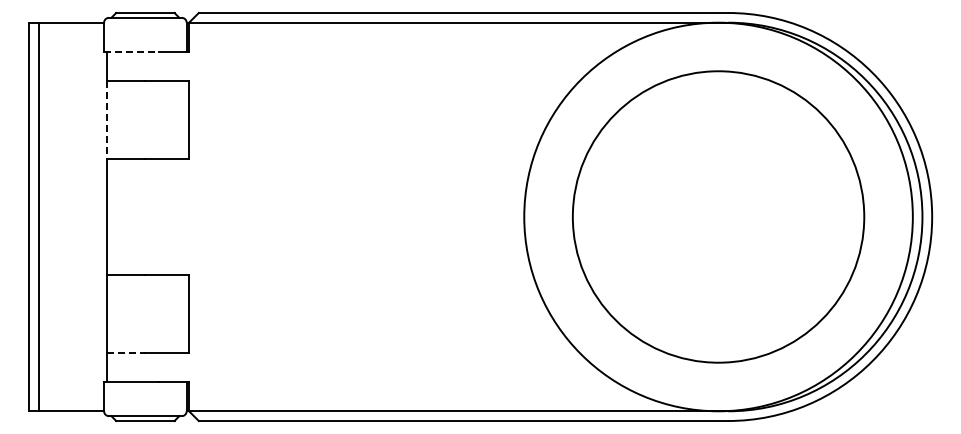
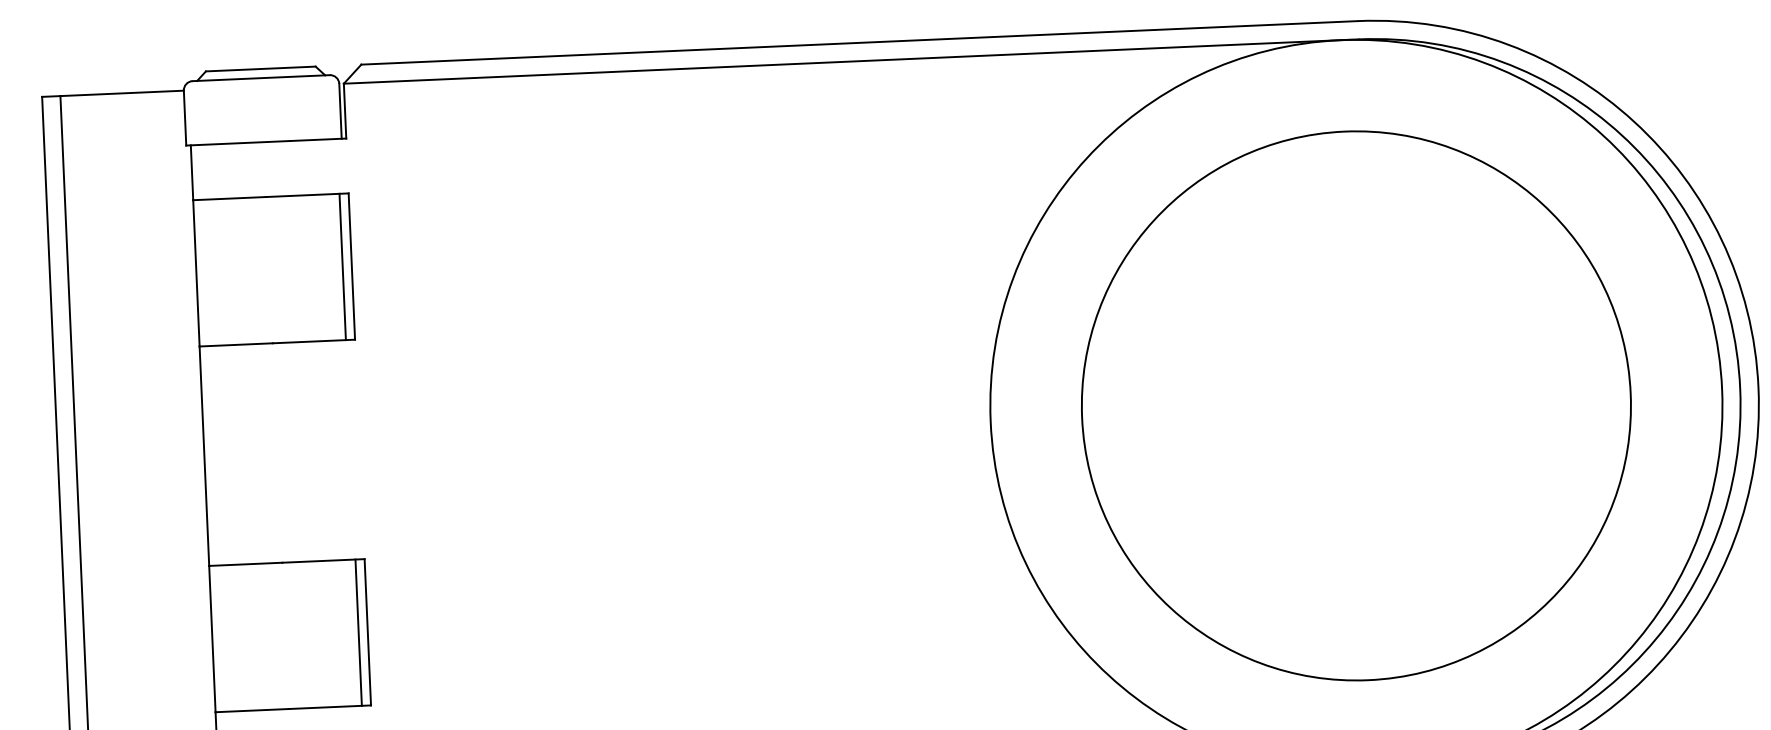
line: (131, 51) -> (237, 142), dashed -> solid
line: (106, 119) -> (196, 272), dashed -> solid
line: (184, 119) -> (343, 266), added
line: (184, 314) -> (359, 633), added
line: (126, 353) -> (253, 711), dashed -> solid

